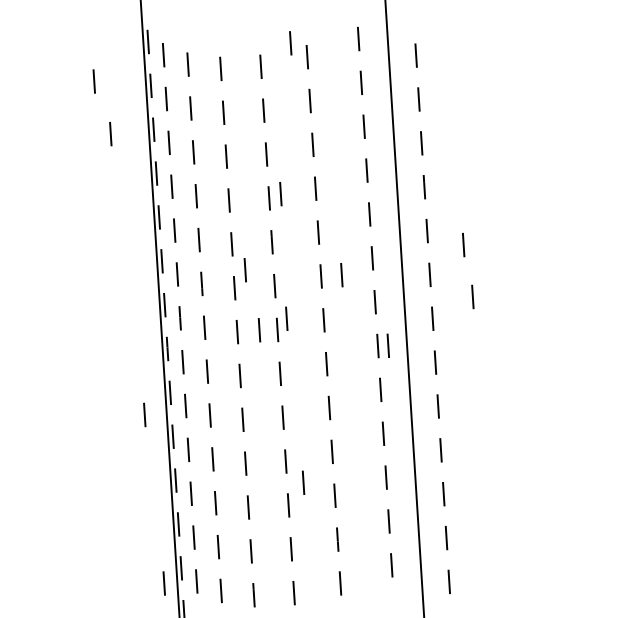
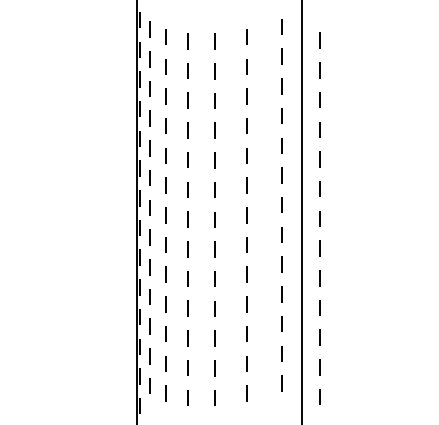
line: (289, 42) -> (235, 26), removed
line: (93, 81) -> (101, 44), removed
line: (109, 133) -> (110, 80), removed
line: (279, 194) -> (222, 128), removed
line: (462, 245) -> (343, 170), removed
line: (244, 269) -> (195, 177), removed
line: (341, 275) -> (260, 185), removed
line: (471, 296) -> (347, 205), removed
line: (286, 318) -> (221, 212), removed
line: (258, 330) -> (202, 219), removed
line: (387, 344) -> (288, 234), removed
line: (143, 414) -> (121, 271), removed
line: (302, 482) -> (225, 323), removed
line: (163, 582) -> (127, 385), removed

